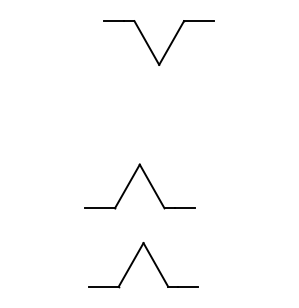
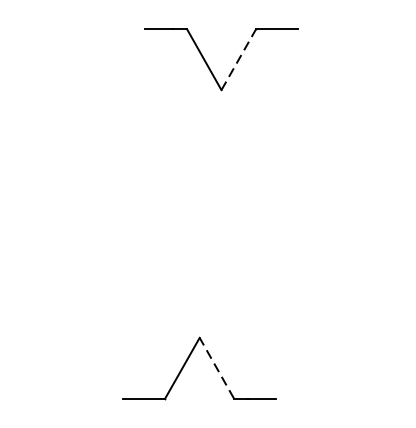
line: (171, 42) -> (238, 59), solid -> dashed
part: (131, 181) -> (182, 252), removed
line: (155, 264) -> (216, 367), solid -> dashed

